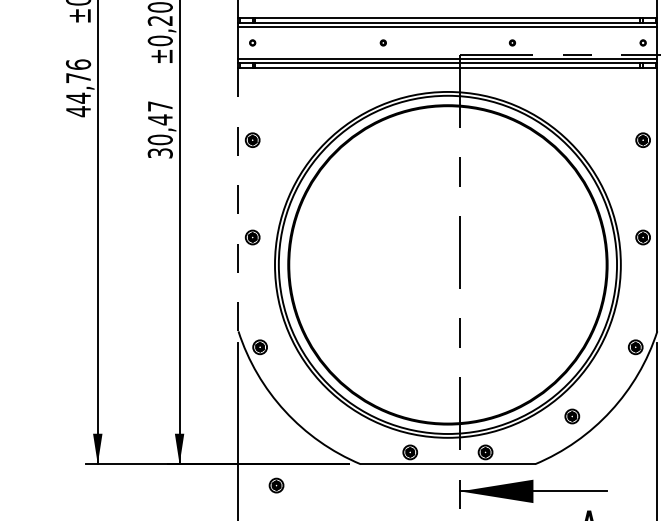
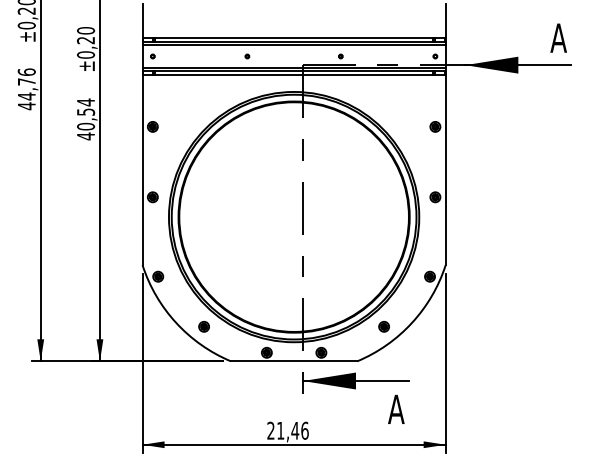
text: (161, 130) -> (86, 119), 30,47 -> 40,54
line: (238, 200) -> (142, 170), dashed -> solid
part: (275, 485) -> (203, 326), moved

